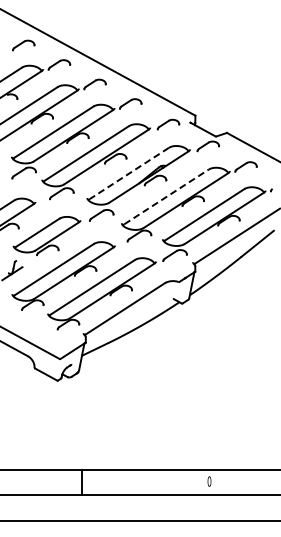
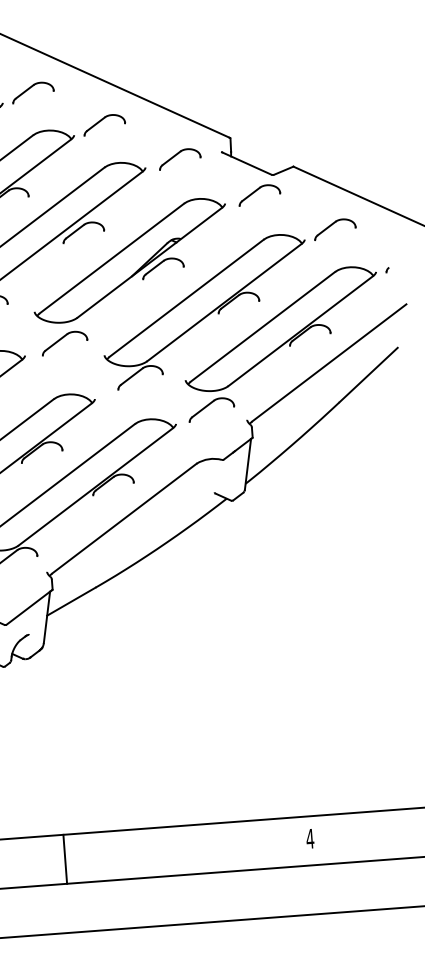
line: (128, 173) -> (110, 258), dashed -> solid
line: (166, 196) -> (186, 297), dashed -> solid
text: (209, 481) -> (310, 838), 0 -> 4

